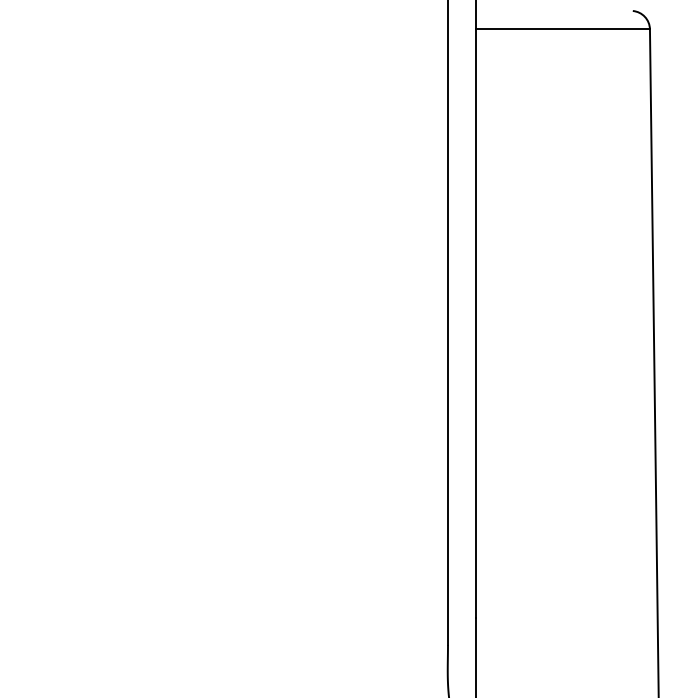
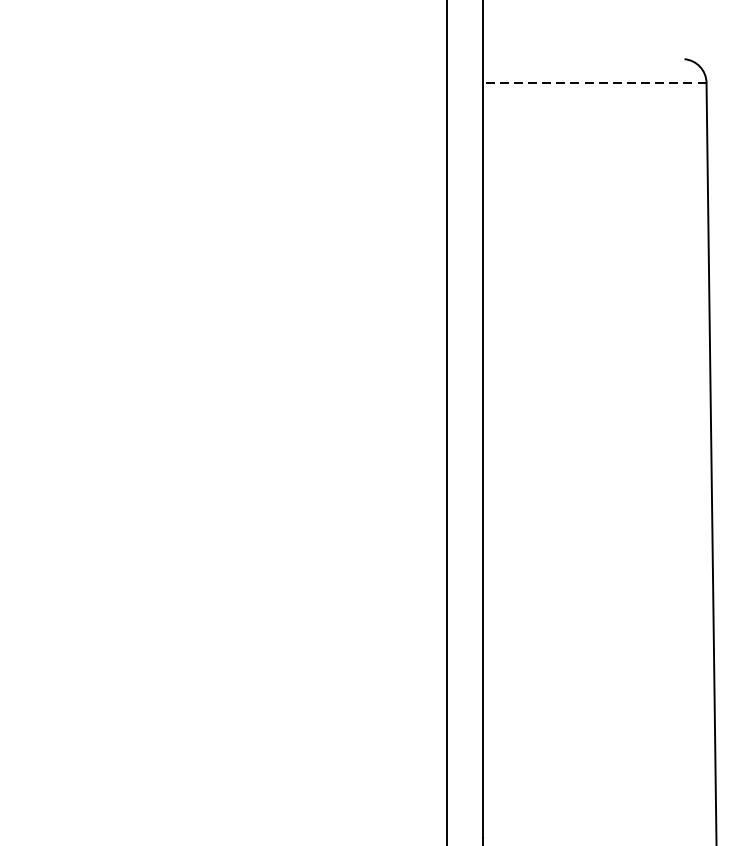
line: (563, 29) -> (595, 82), solid -> dashed

